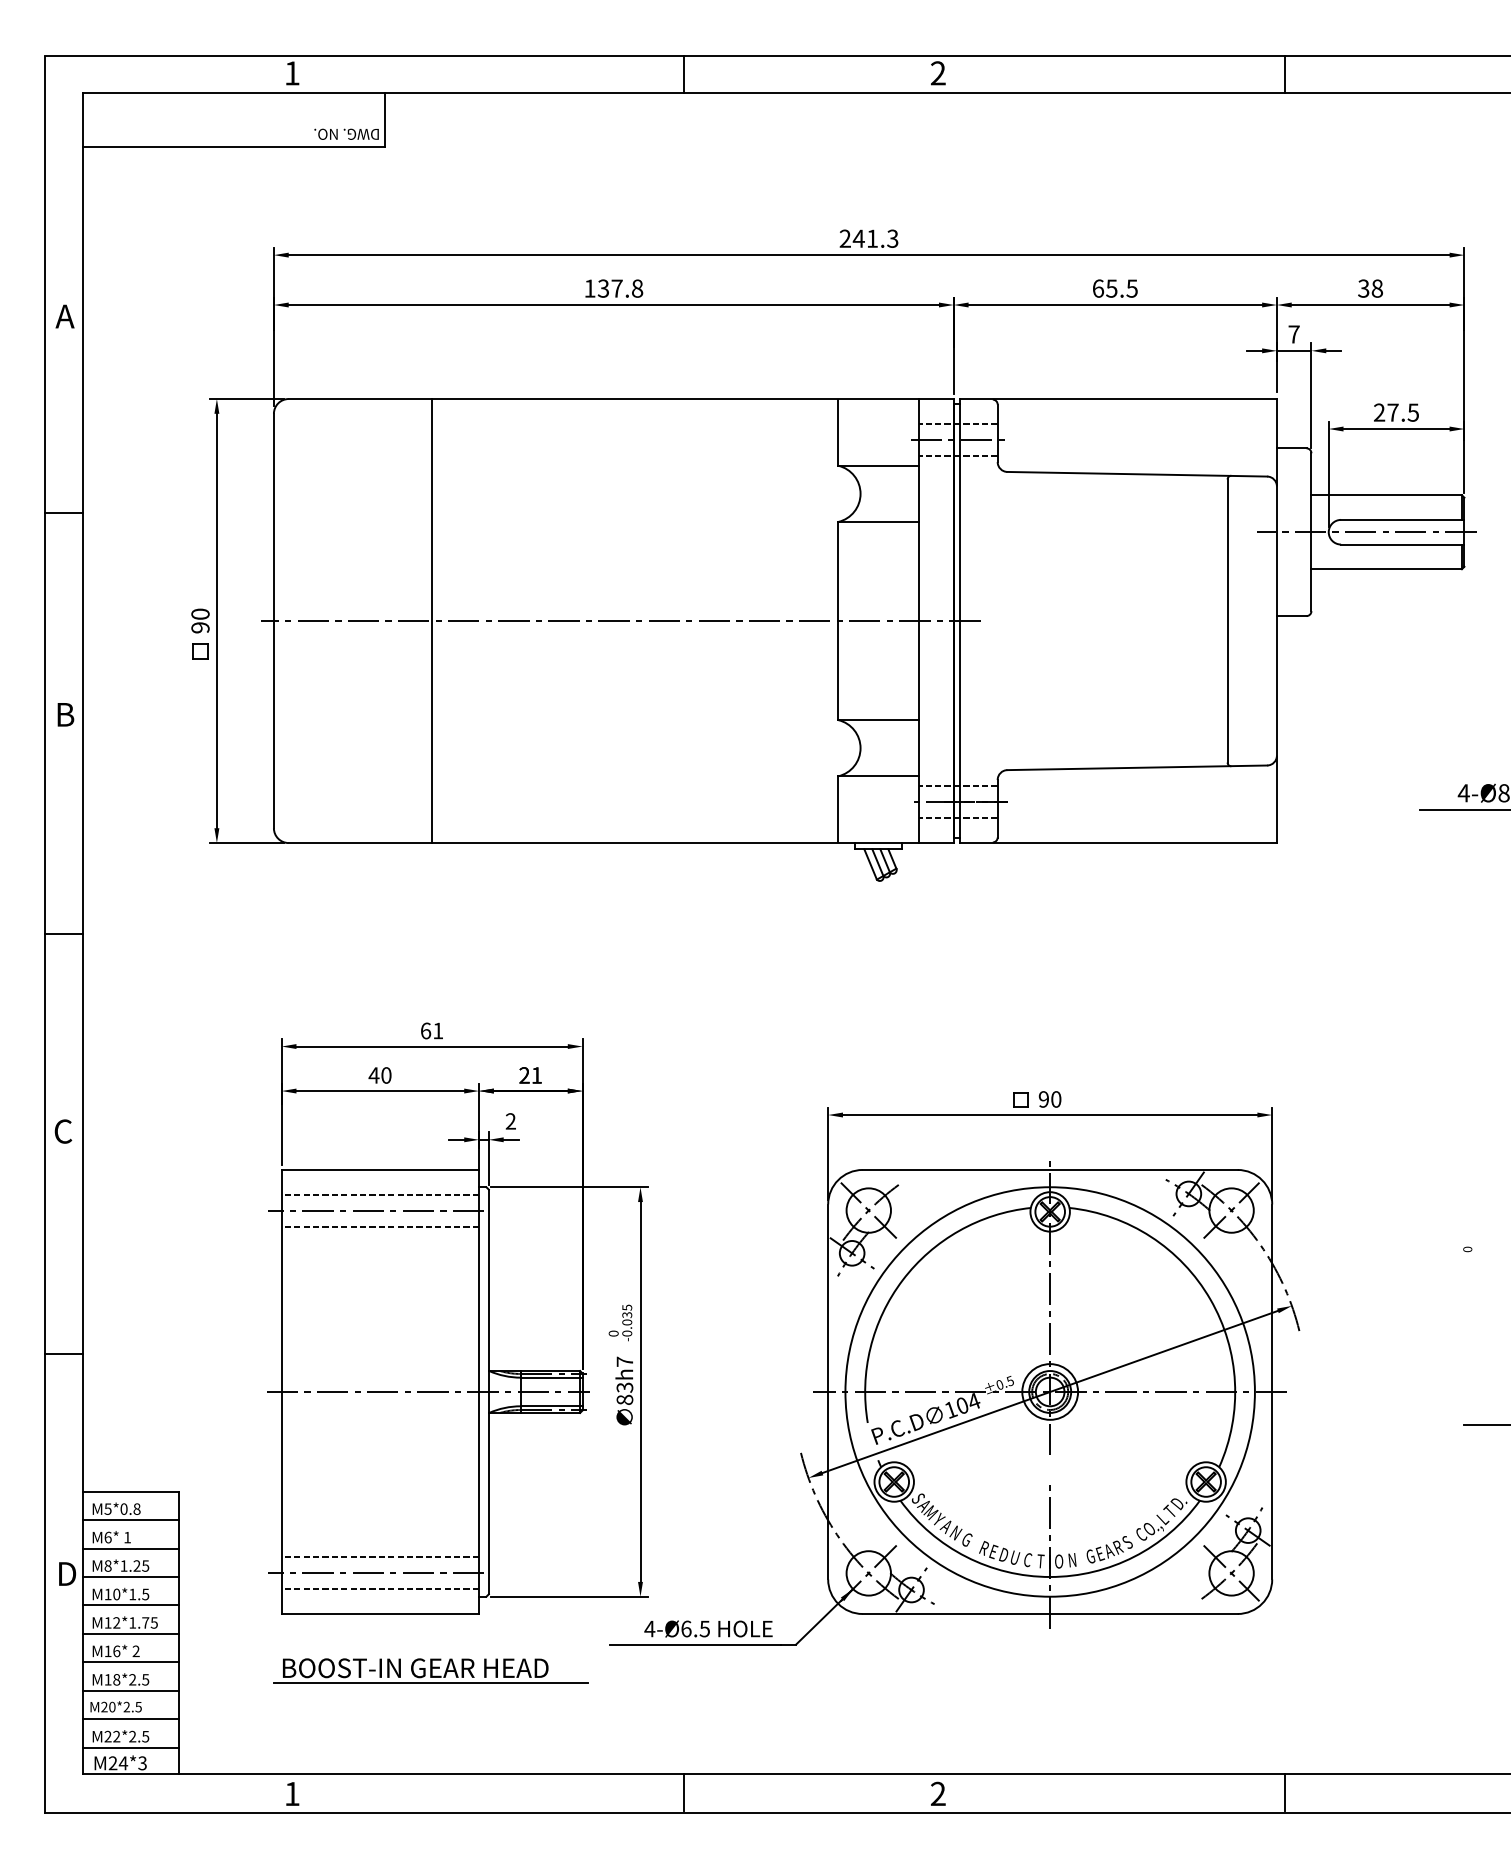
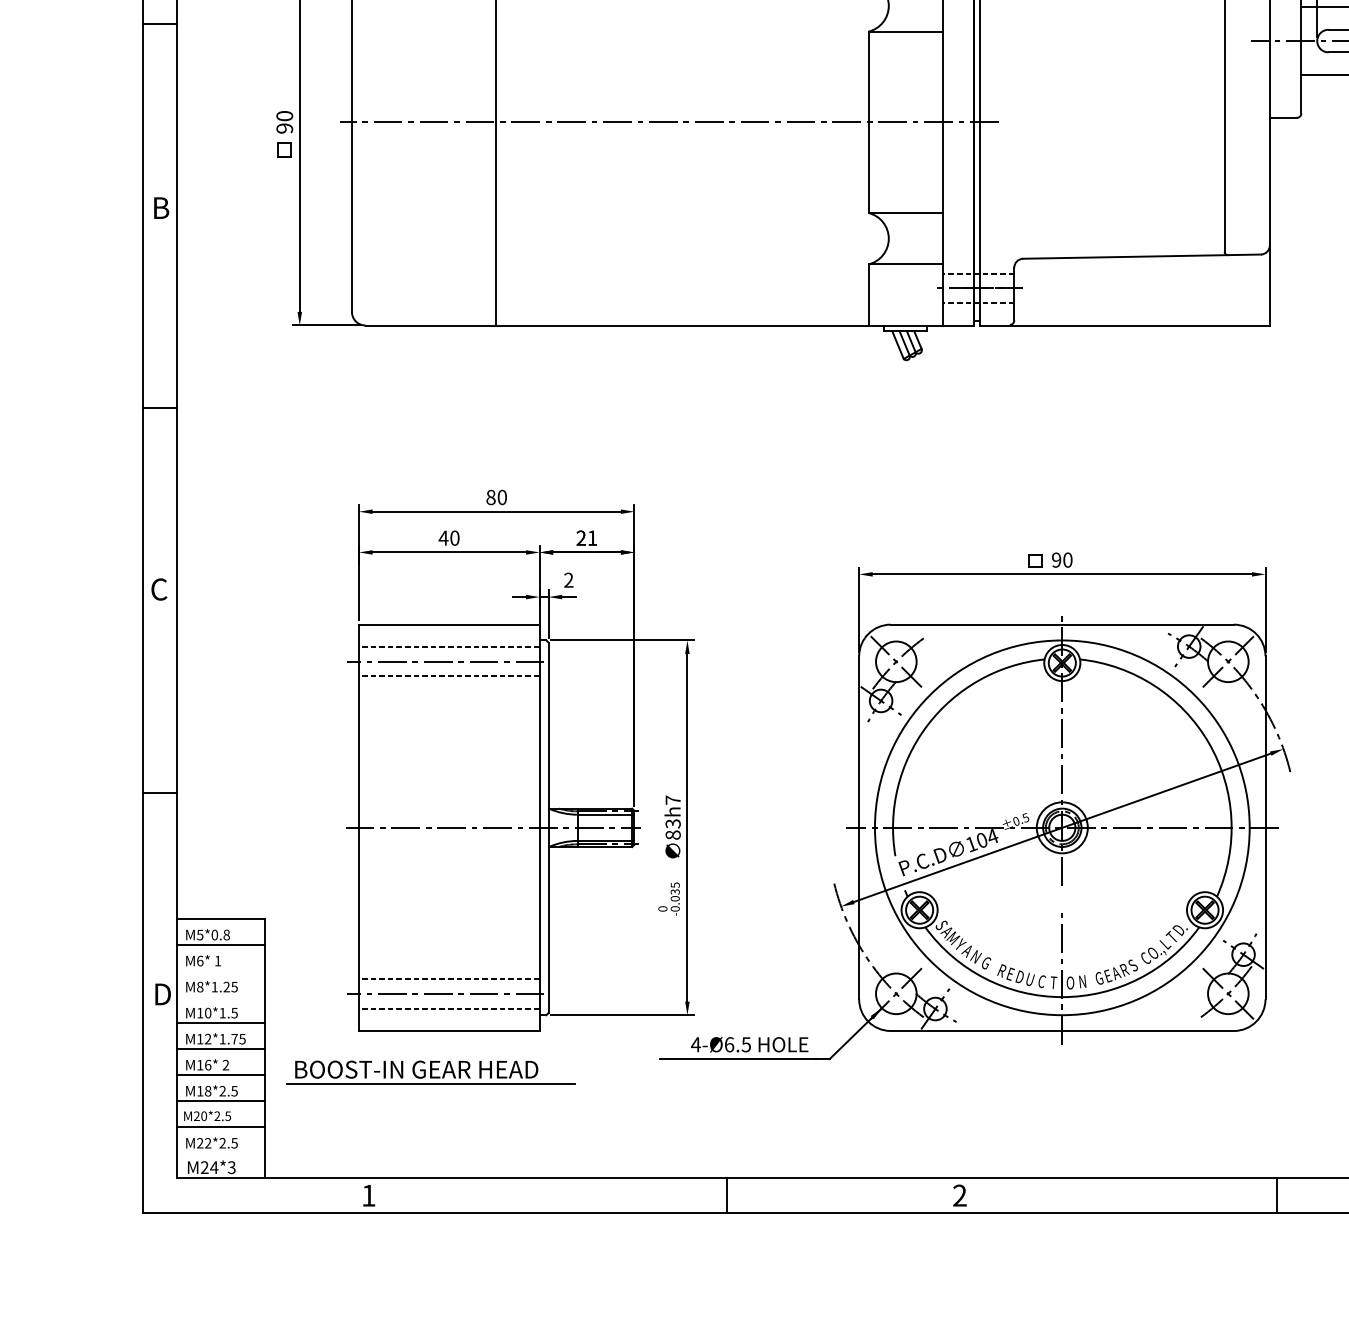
text: (431, 1030) -> (496, 497), 61 -> 80
text: (620, 1322) -> (669, 898), moved
line: (131, 1548) -> (221, 971), removed
line: (131, 1577) -> (221, 997), removed
part: (430, 1670) -> (430, 1071), moved
line: (131, 1747) -> (221, 1153), removed

